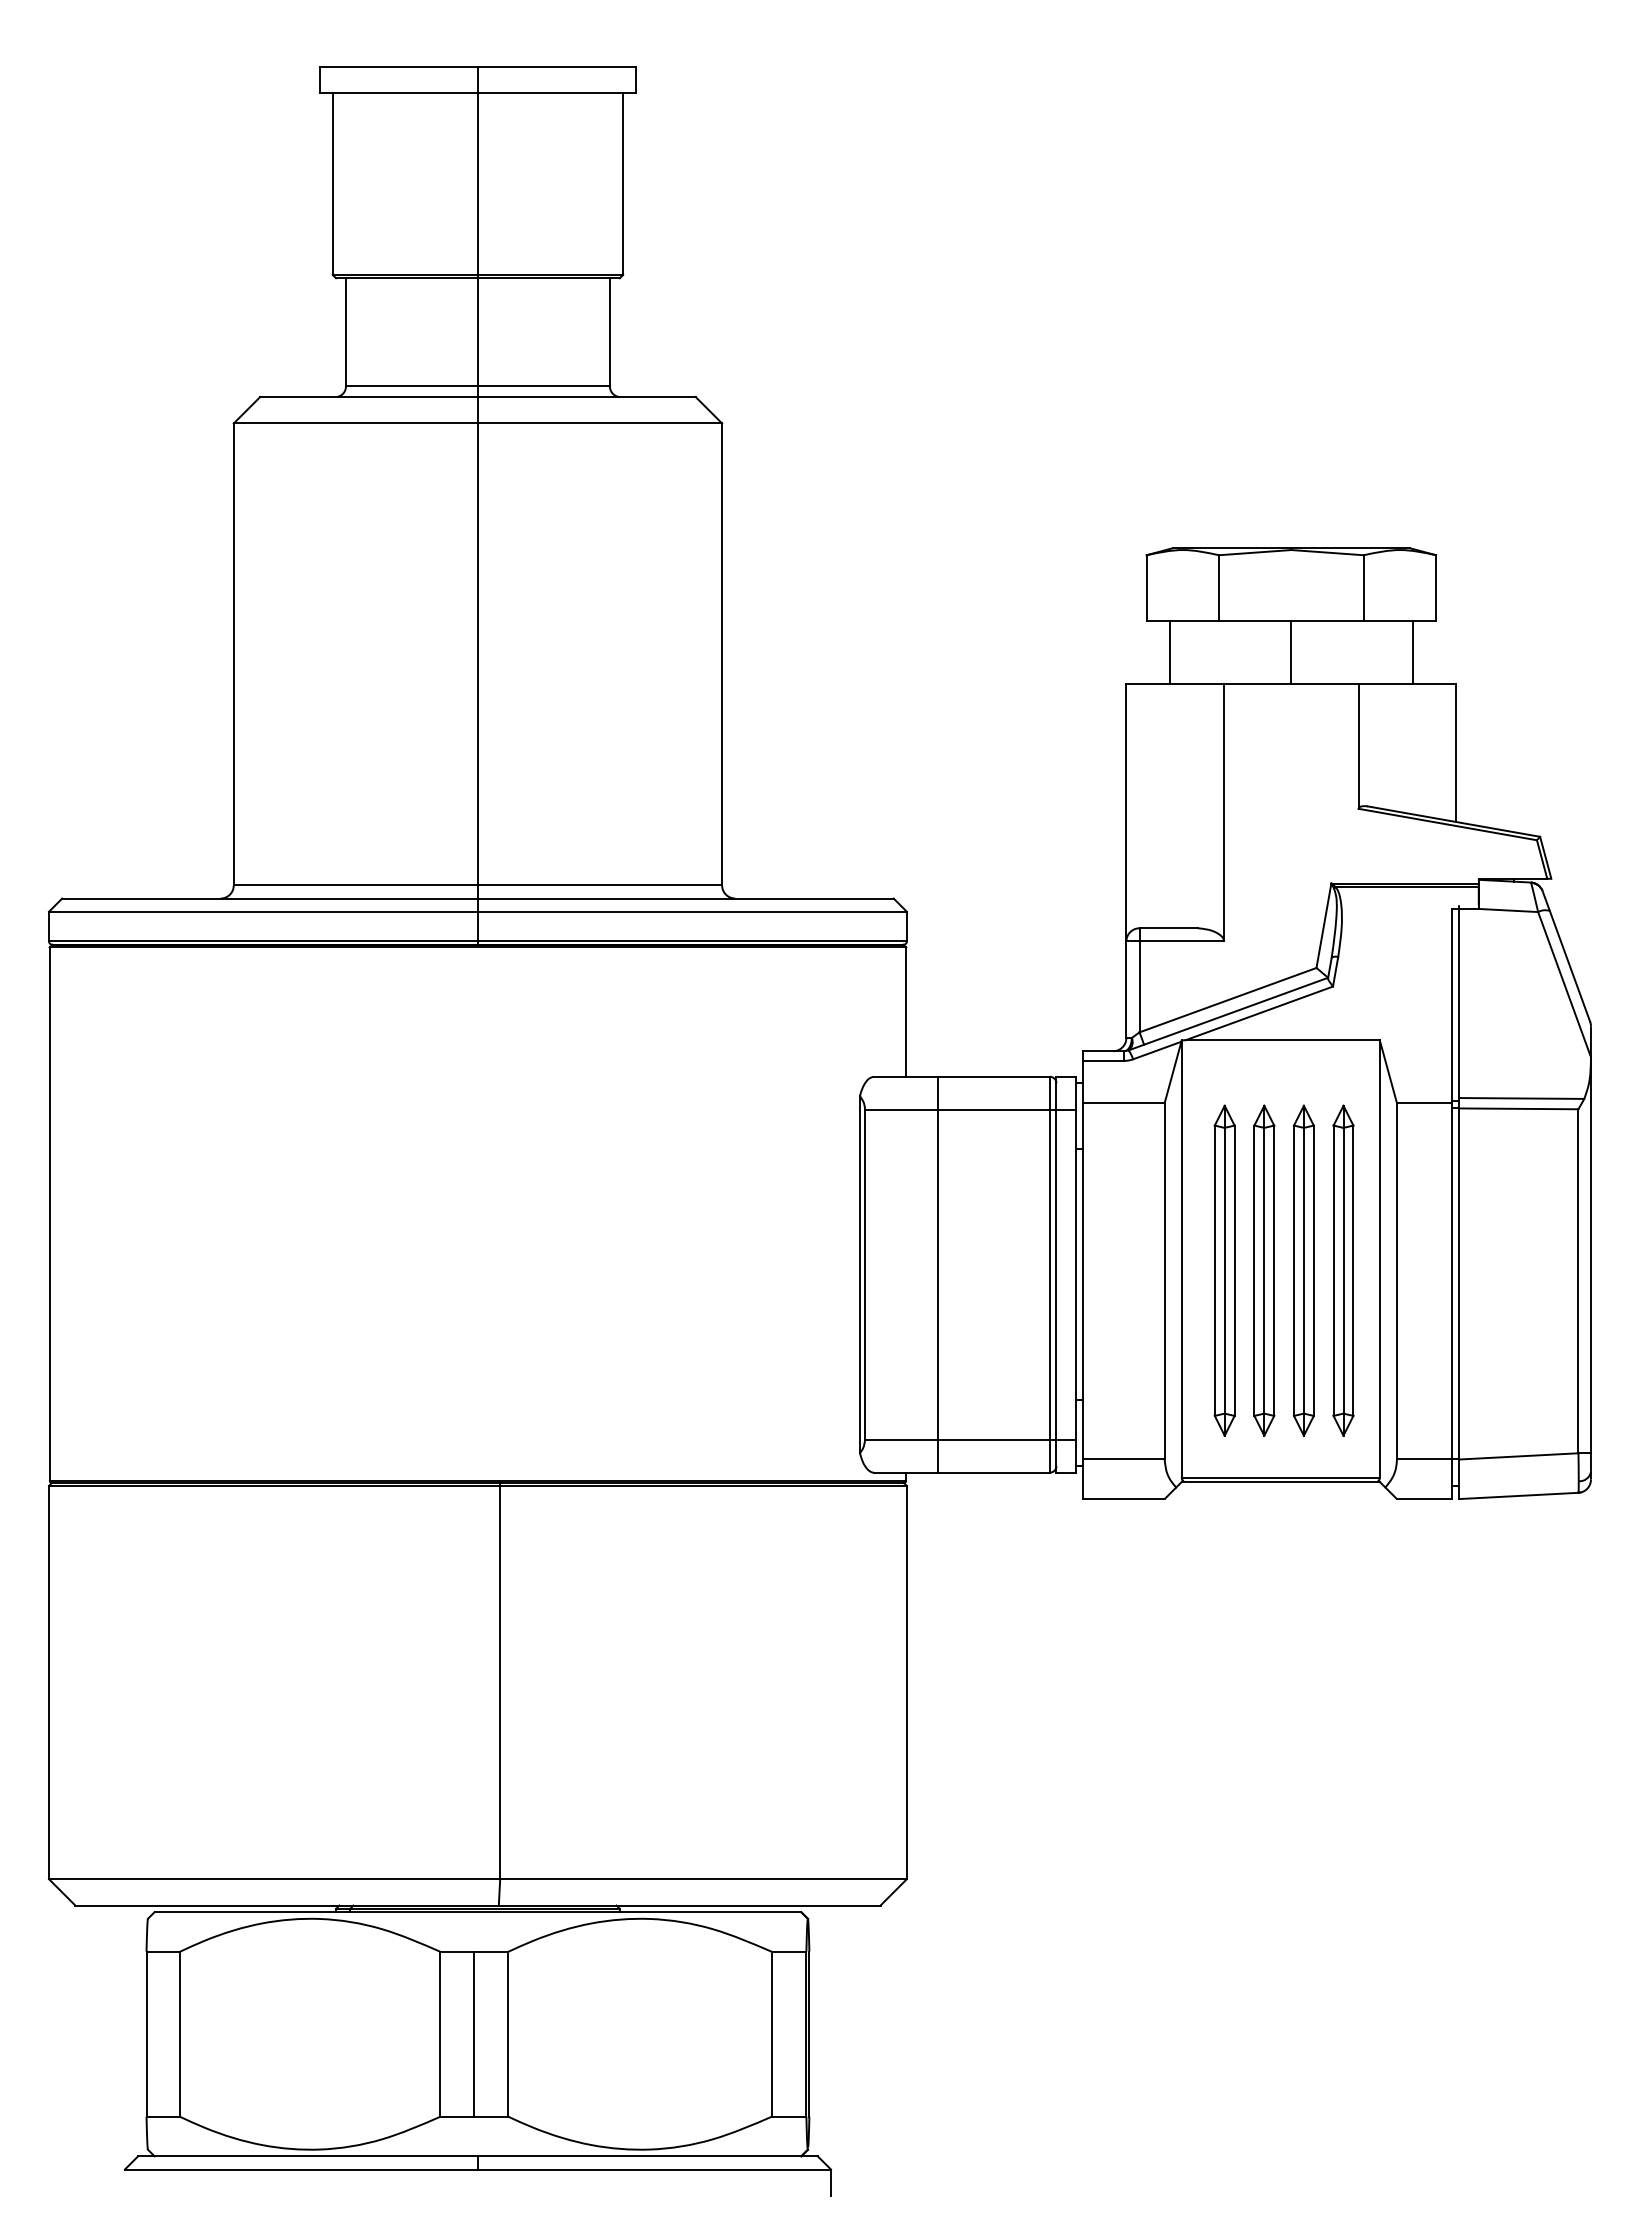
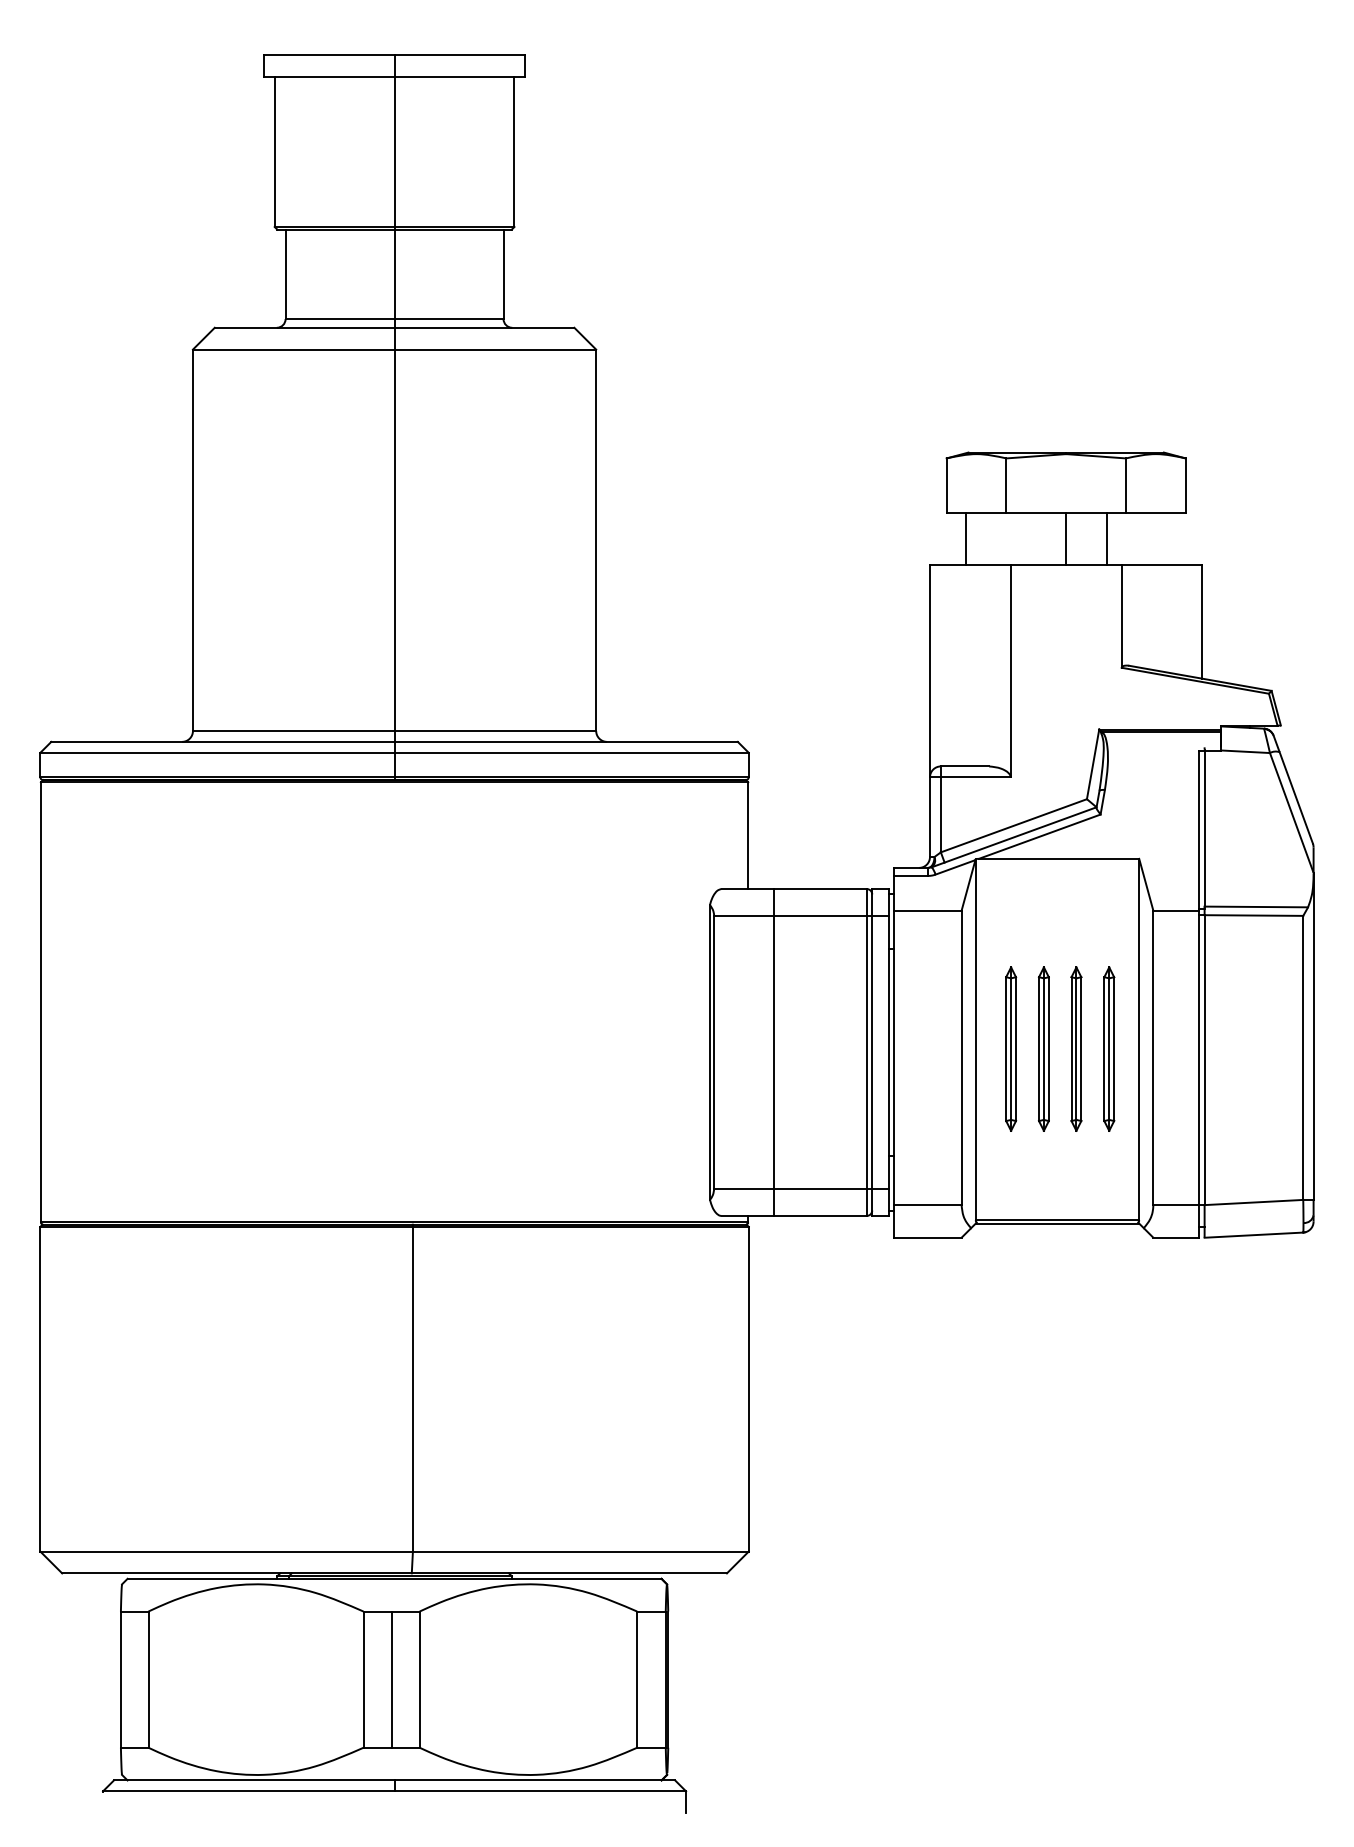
line: (1412, 652) -> (1106, 538), moved
part: (1224, 1270) -> (1010, 1049), size x0.6
part: (1264, 1270) -> (1044, 1049), size x0.6
part: (1303, 1270) -> (1076, 1049), size x0.6
part: (1343, 1270) -> (1109, 1049), size x0.6

